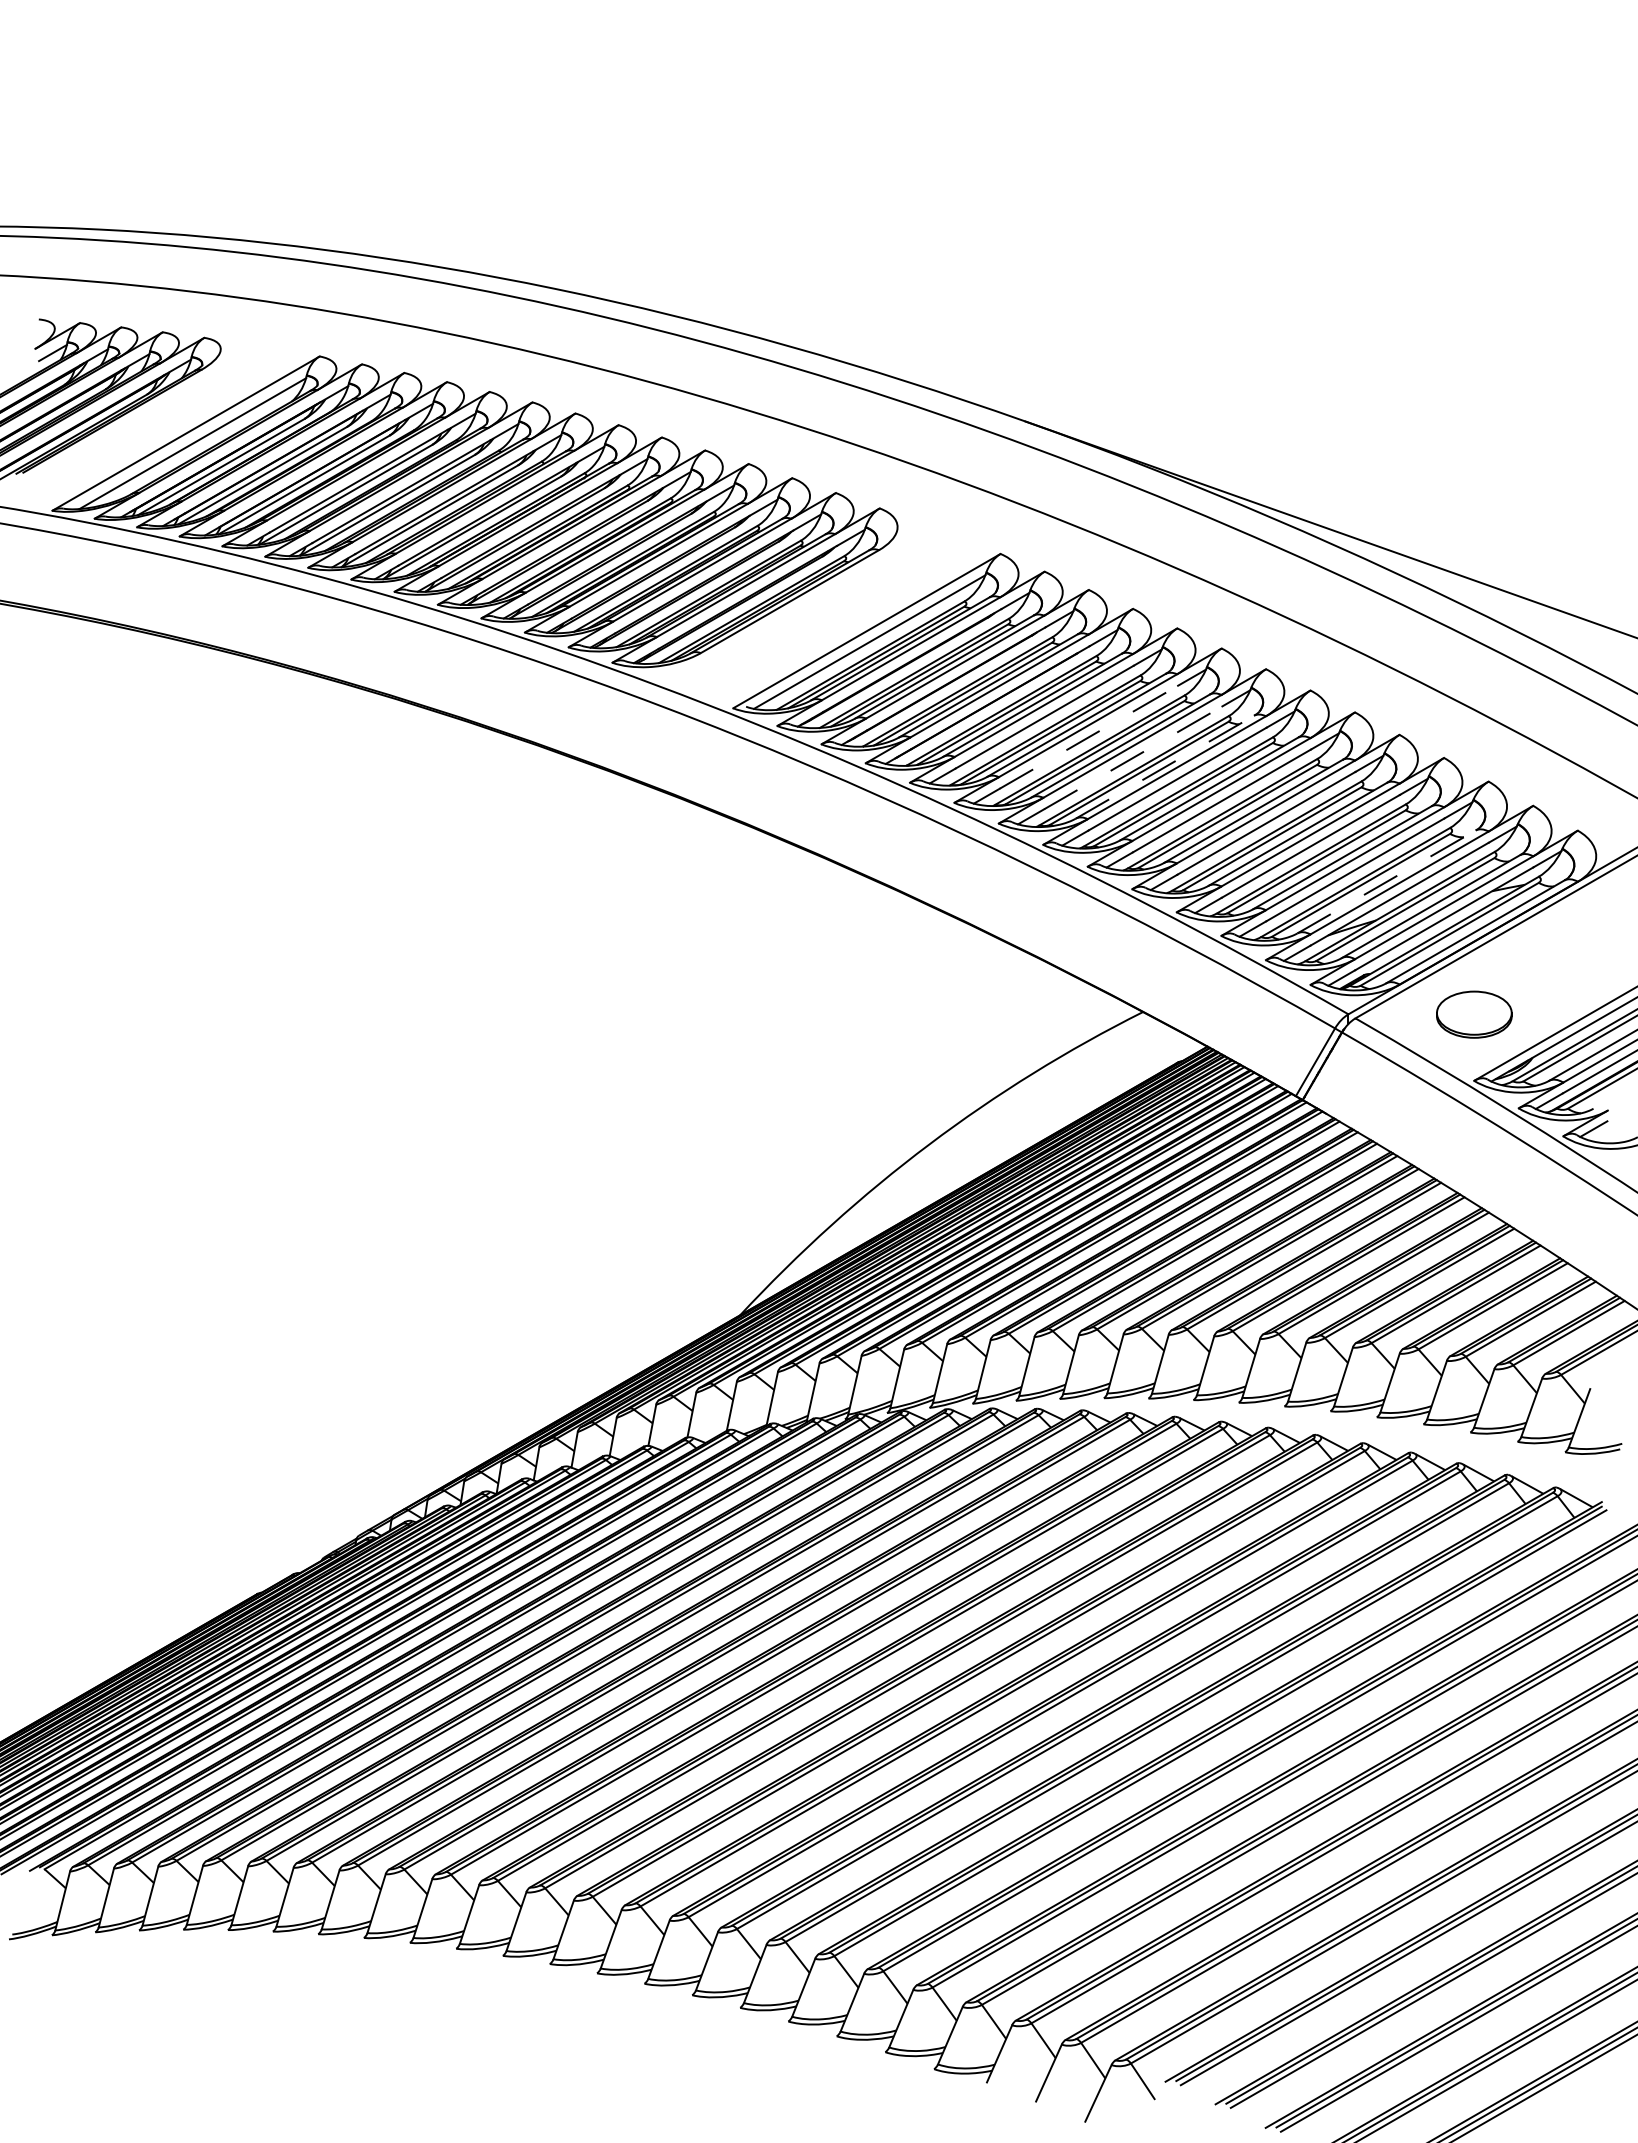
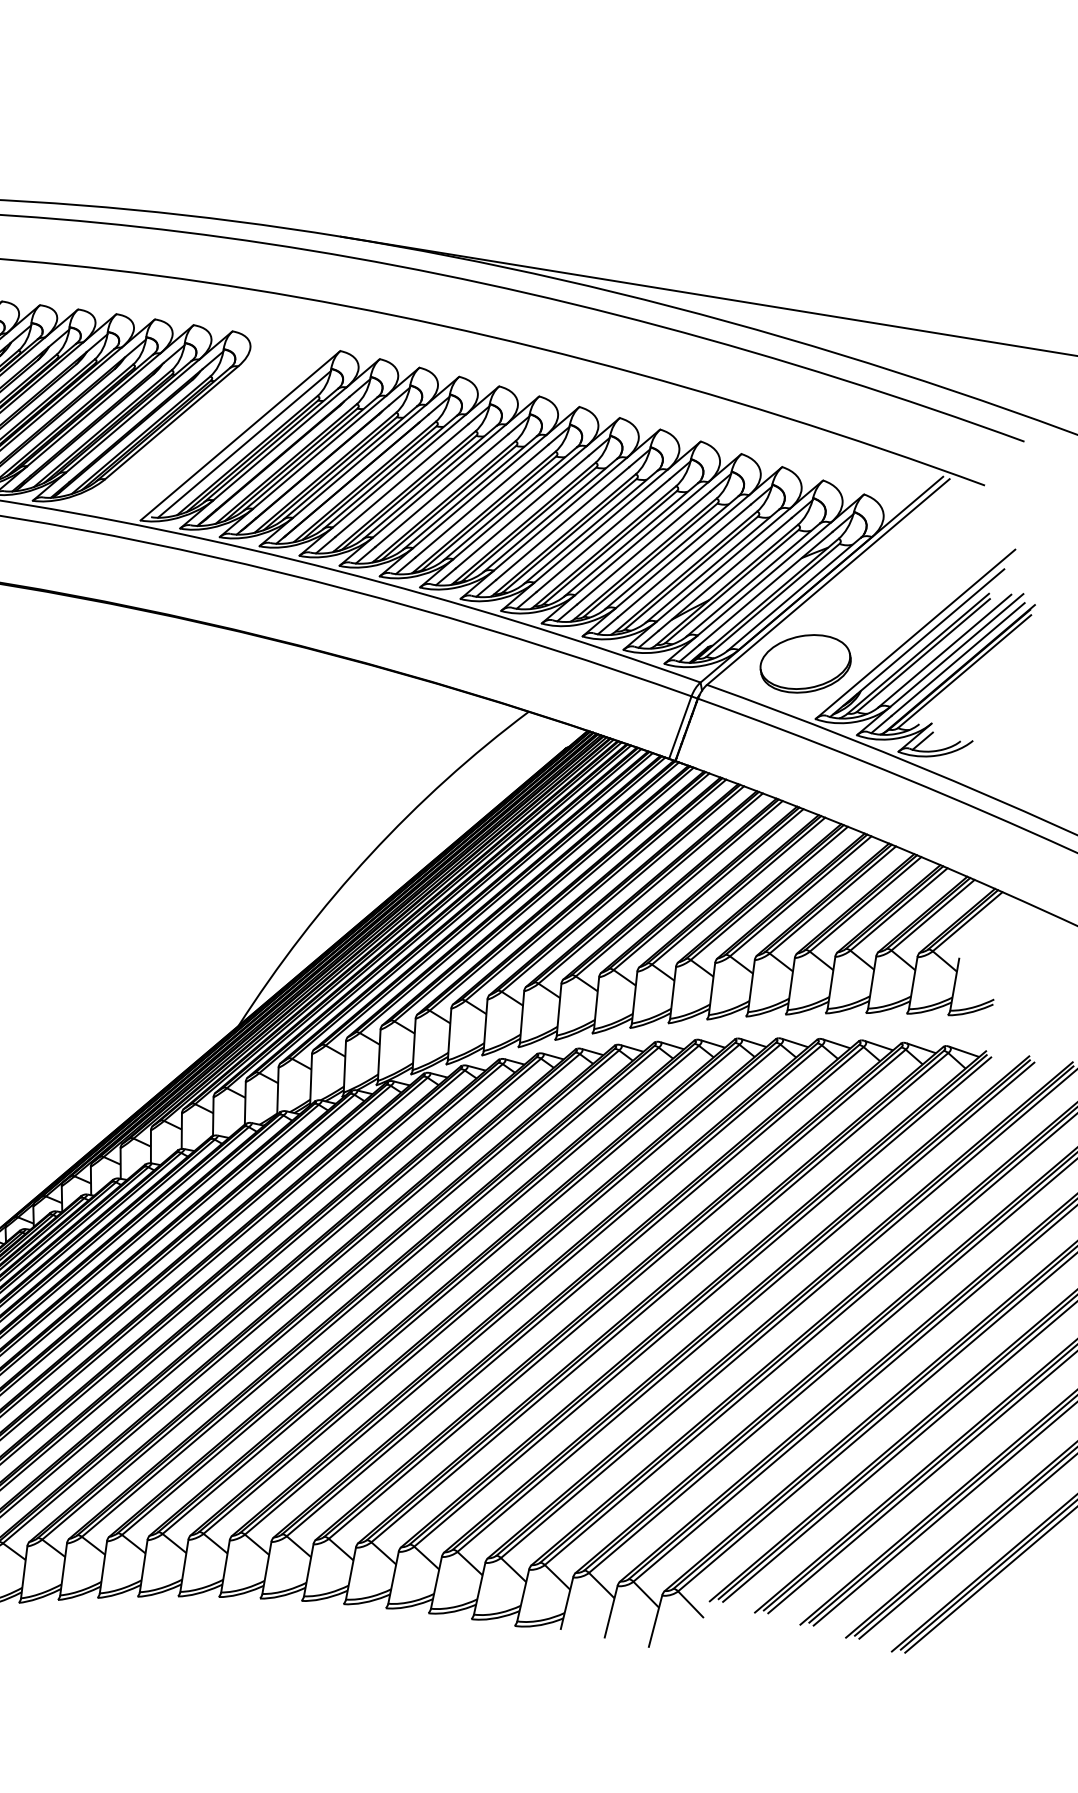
line: (1088, 737) -> (441, 490), dashed -> solid
line: (1133, 757) -> (482, 500), dashed -> solid
line: (1164, 767) -> (509, 504), dashed -> solid
line: (1386, 881) -> (712, 565), dashed -> solid
part: (1474, 1014) -> (805, 663), size x1.43

